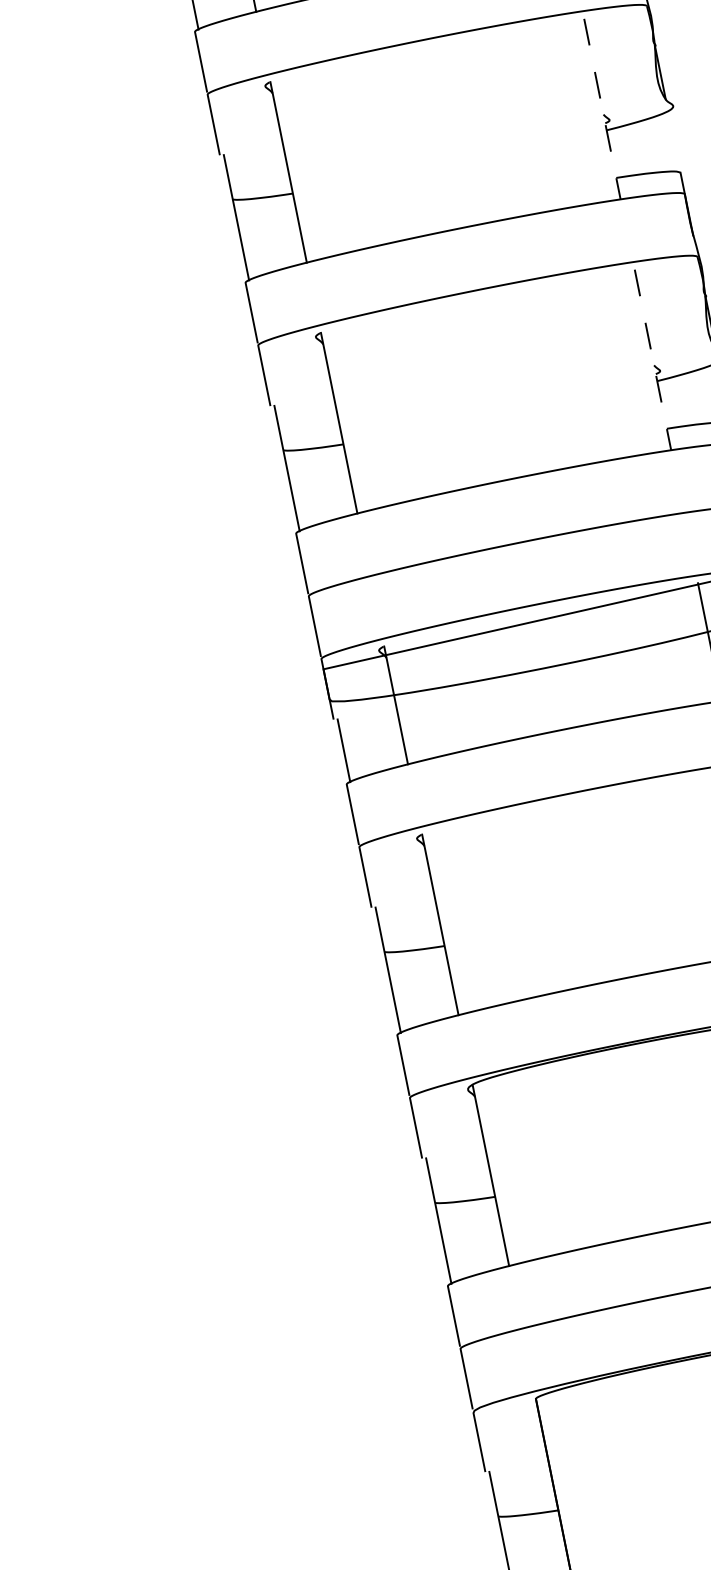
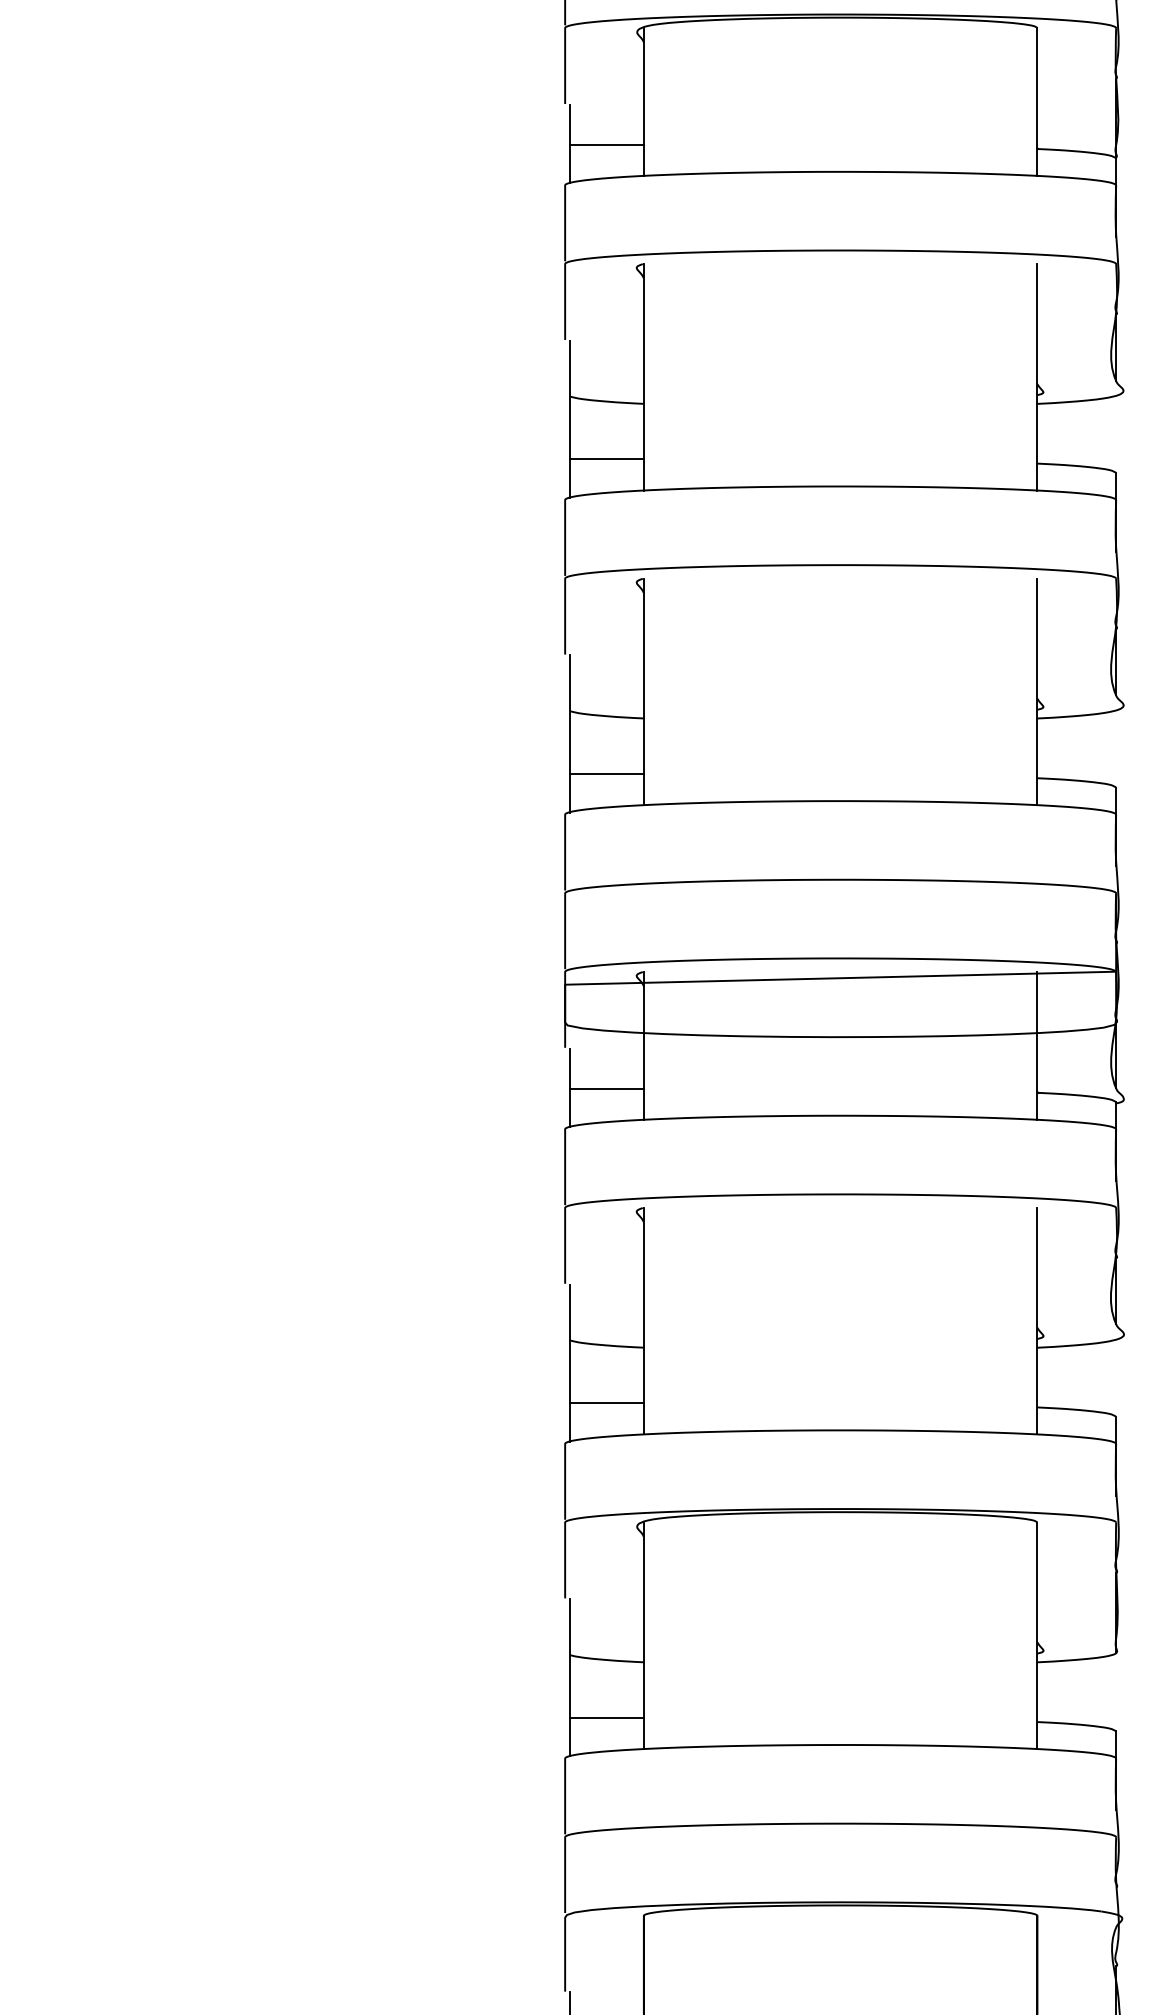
line: (602, 109) -> (1037, 377), dashed -> solid
line: (272, 243) -> (606, 459), added
line: (653, 360) -> (1037, 692), dashed -> solid
line: (322, 495) -> (606, 774), added
line: (373, 745) -> (606, 1088), added
line: (423, 996) -> (606, 1403), added
line: (474, 1246) -> (606, 1717), added

